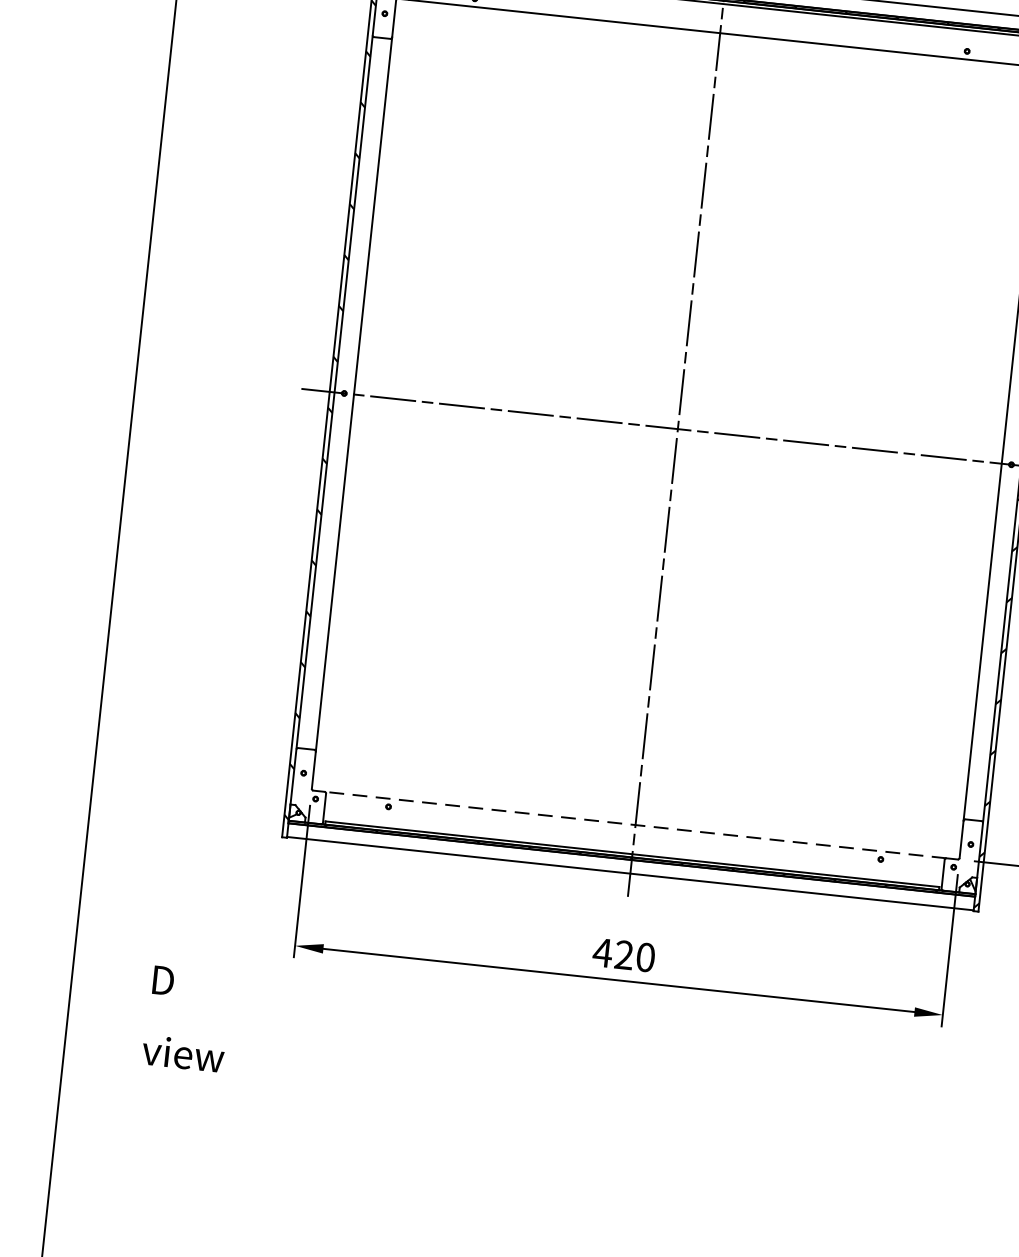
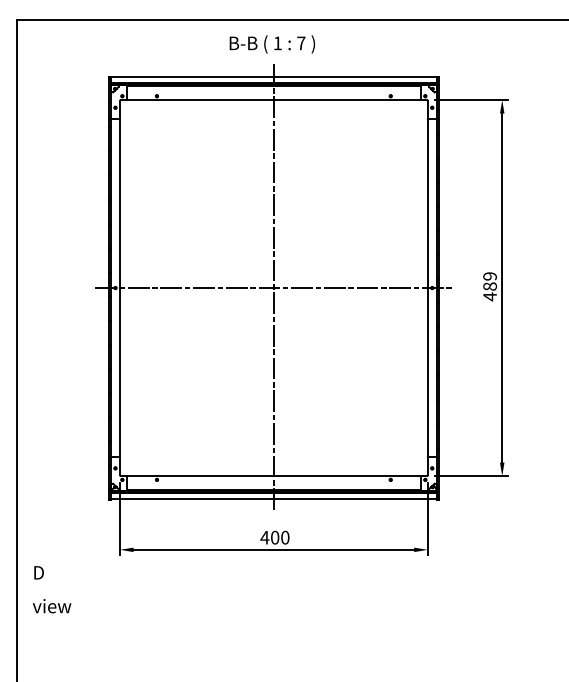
line: (634, 825) -> (273, 476), dashed -> solid
text: (625, 954) -> (275, 537), 420 -> 400
text: (185, 1018) -> (51, 589), moved

